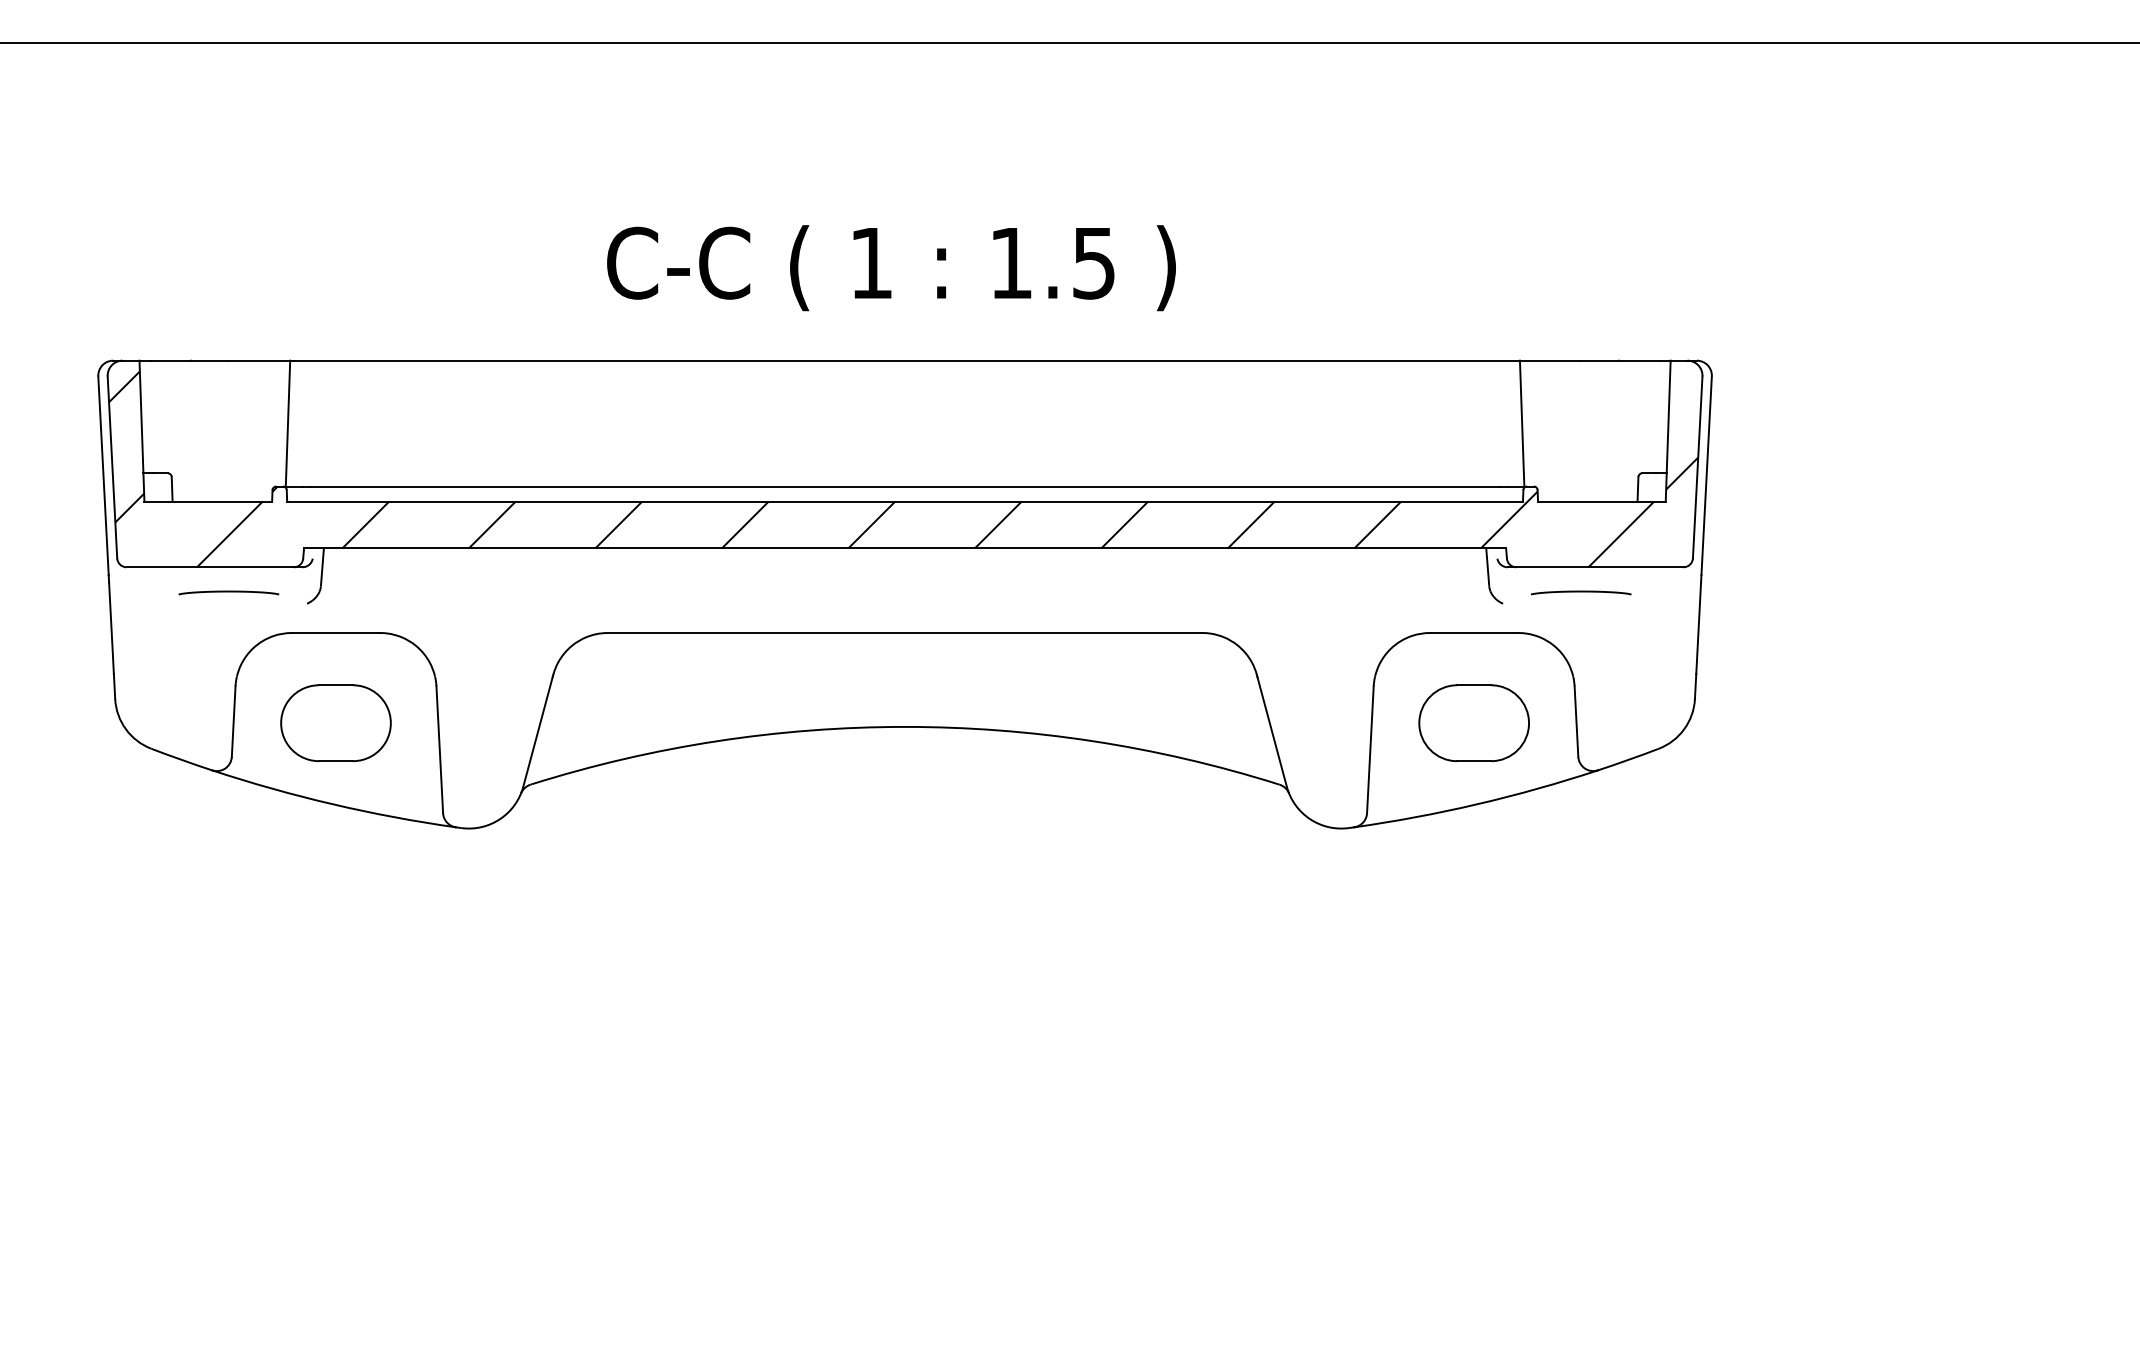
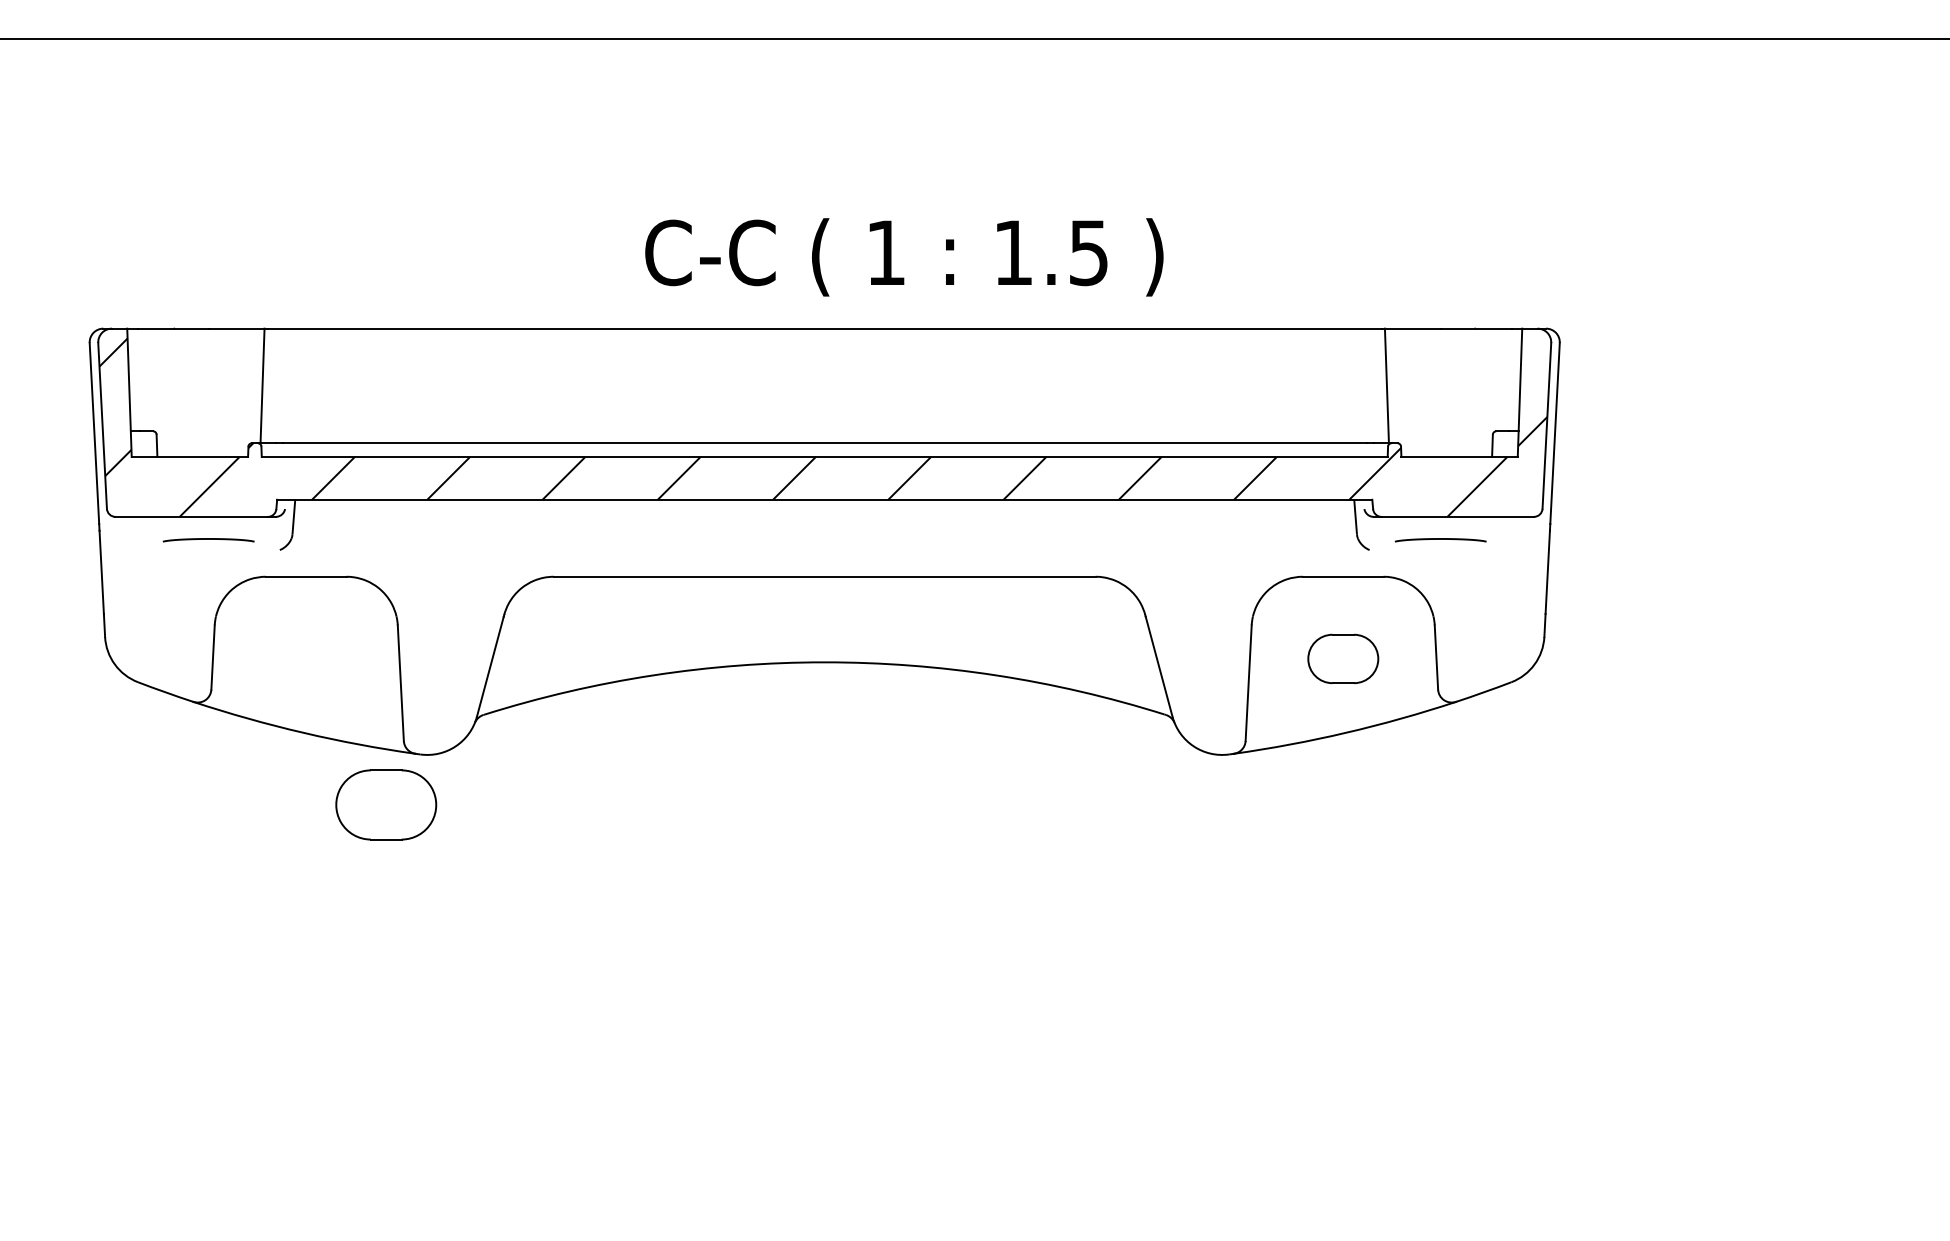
text: (891, 268) -> (904, 257), moved
part: (336, 722) -> (386, 804), moved
part: (1474, 722) -> (1343, 658), size x0.7

